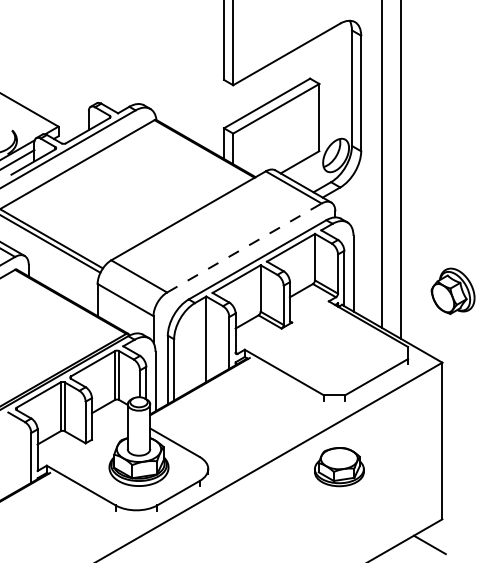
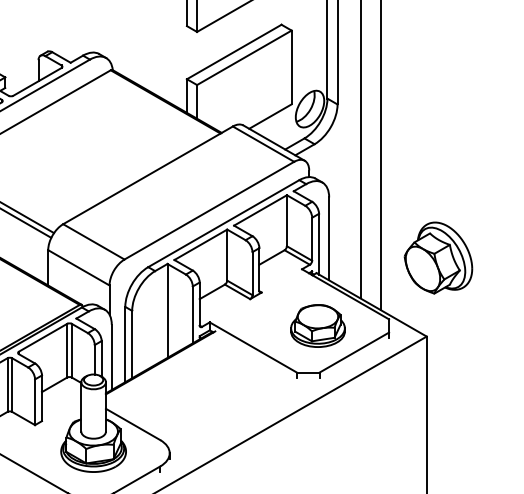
line: (244, 247) -> (209, 210), dashed -> solid
part: (452, 291) -> (437, 258), size x1.43
part: (339, 467) -> (318, 326), moved

